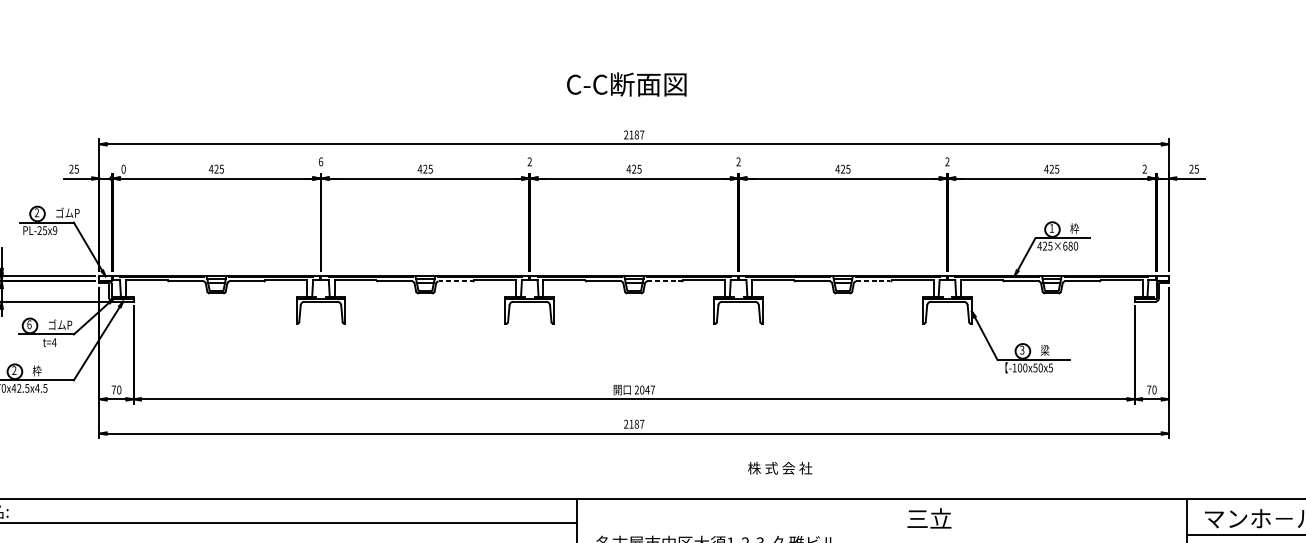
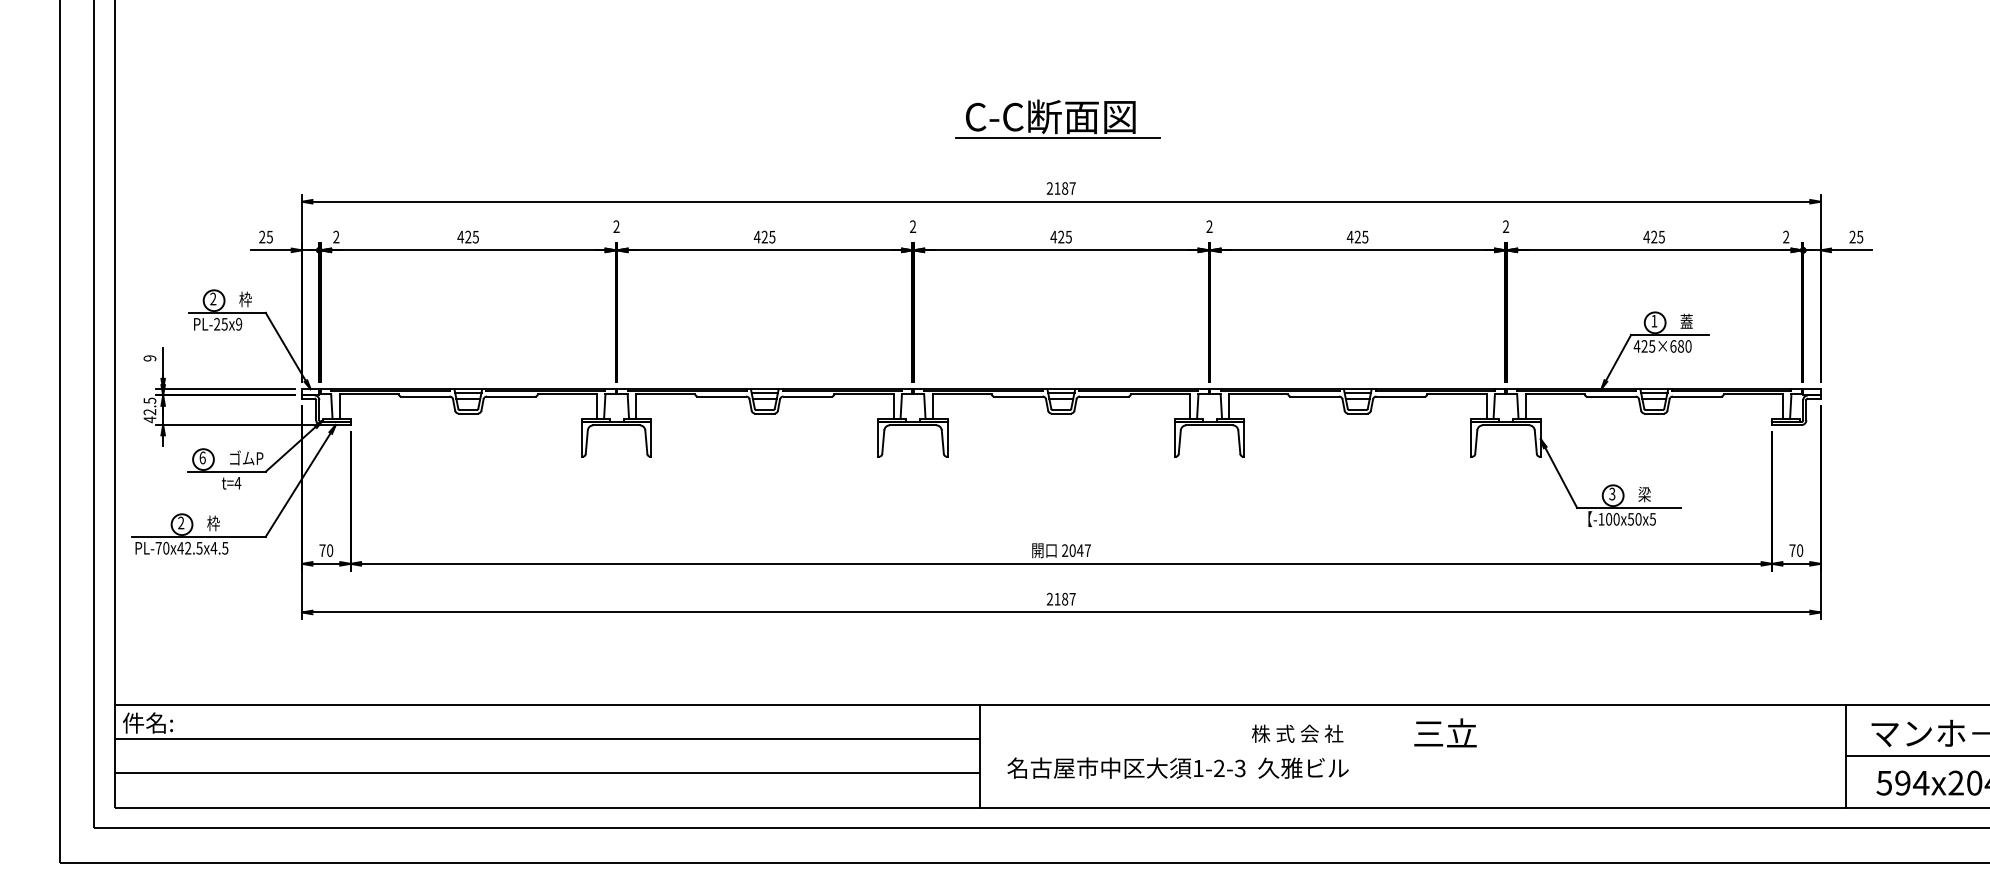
line: (632, 99) -> (1058, 137), added
text: (320, 161) -> (616, 226), 6 -> 2
text: (123, 168) -> (336, 236), 0 -> 2
text: (67, 213) -> (256, 299), ゴムP -> 枠
text: (1074, 228) -> (1686, 321), 枠 -> 蓋
line: (456, 281) -> (808, 396), dashed -> solid
line: (664, 281) -> (1104, 396), dashed -> solid
line: (873, 281) -> (1401, 396), dashed -> solid
text: (780, 468) -> (1297, 733), moved
text: (929, 518) -> (1445, 732), moved

